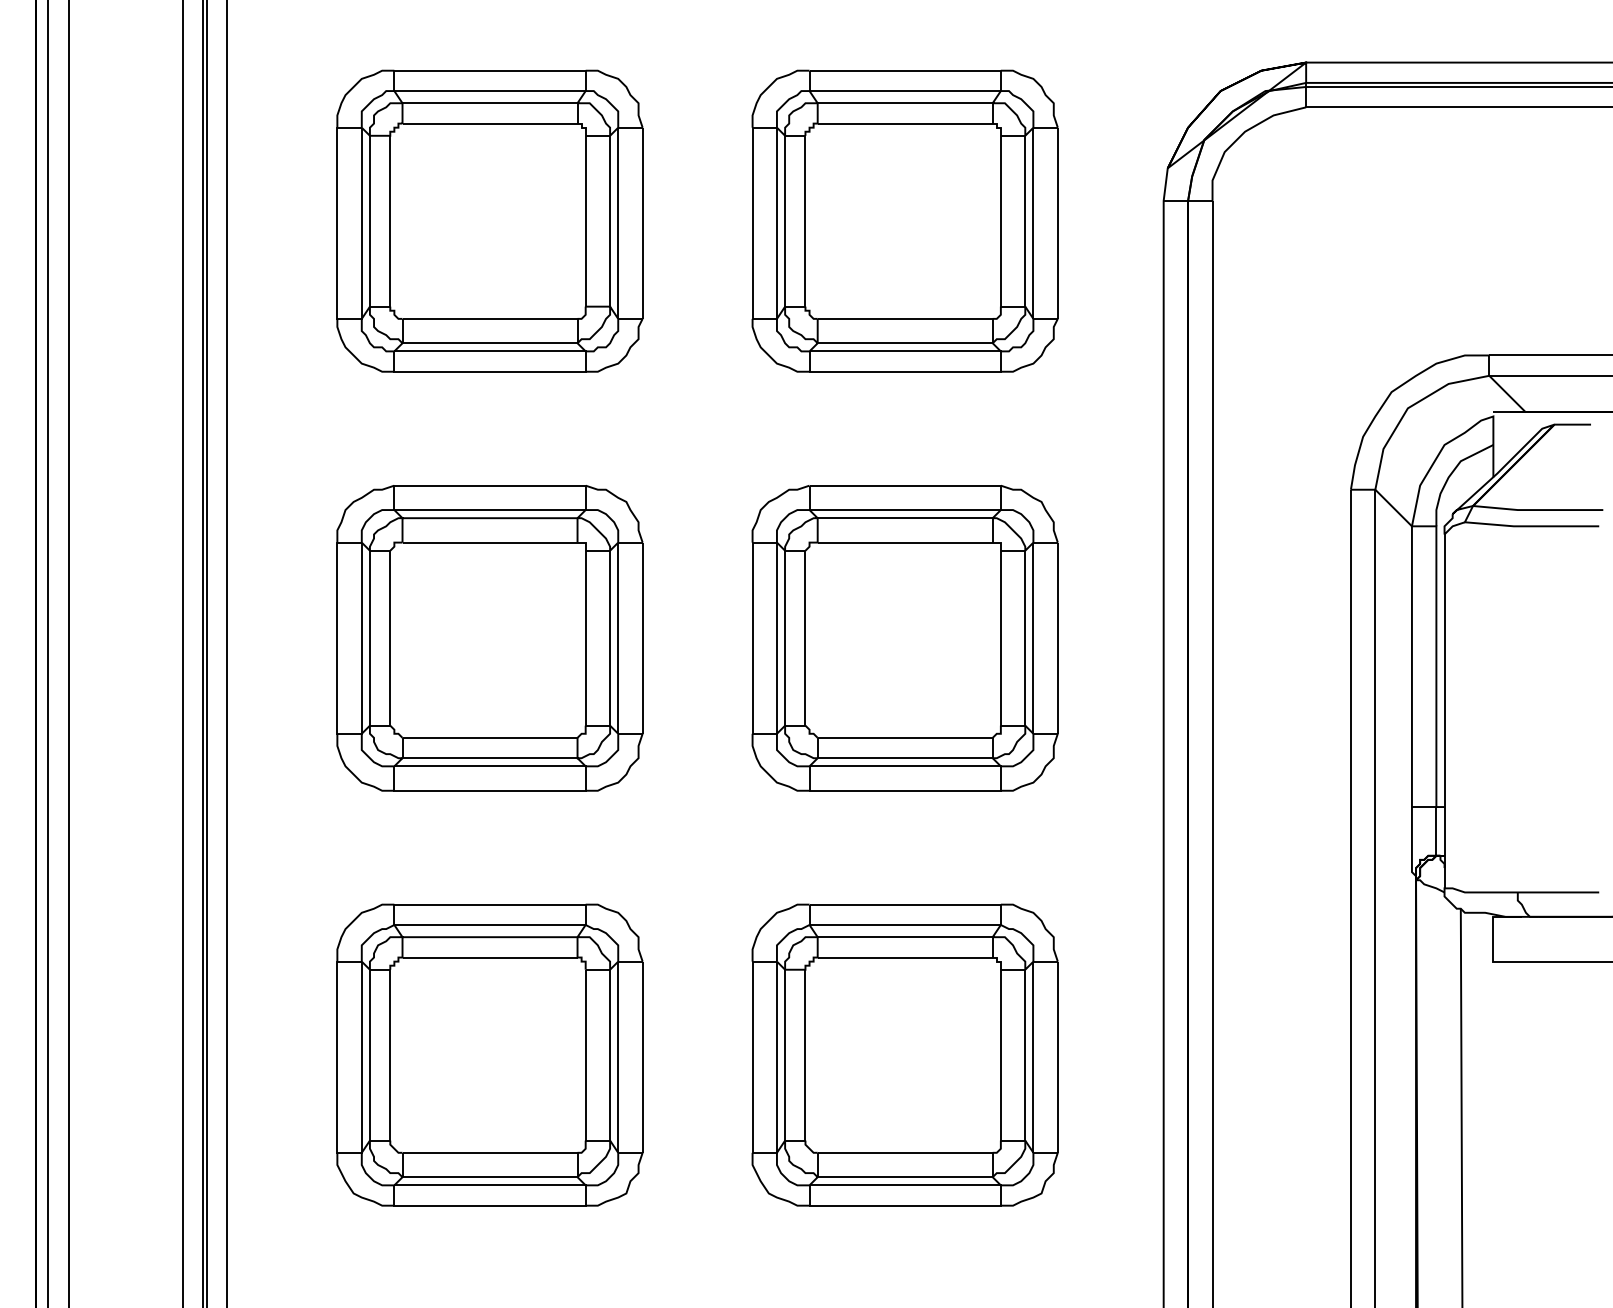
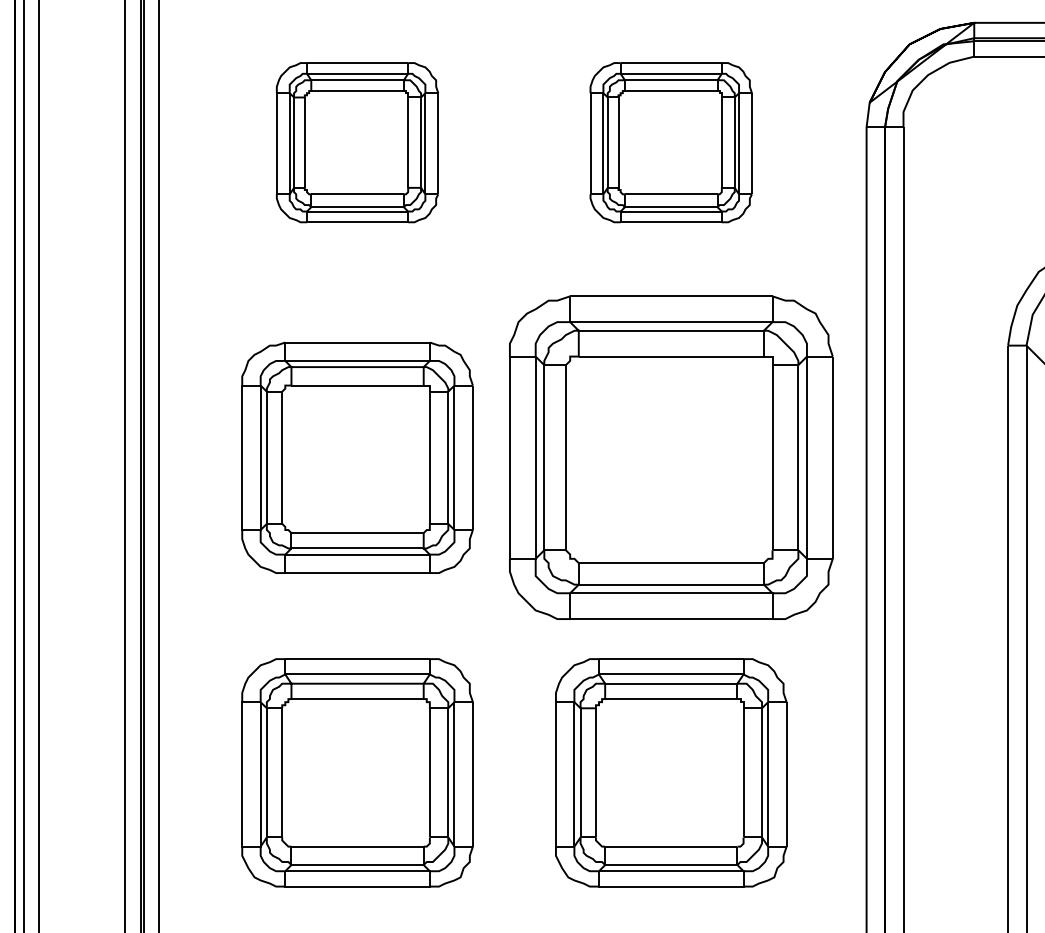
part: (489, 220) -> (357, 142), size x0.7
part: (904, 220) -> (670, 142), size x0.7
part: (904, 638) -> (670, 458), size x1.4

